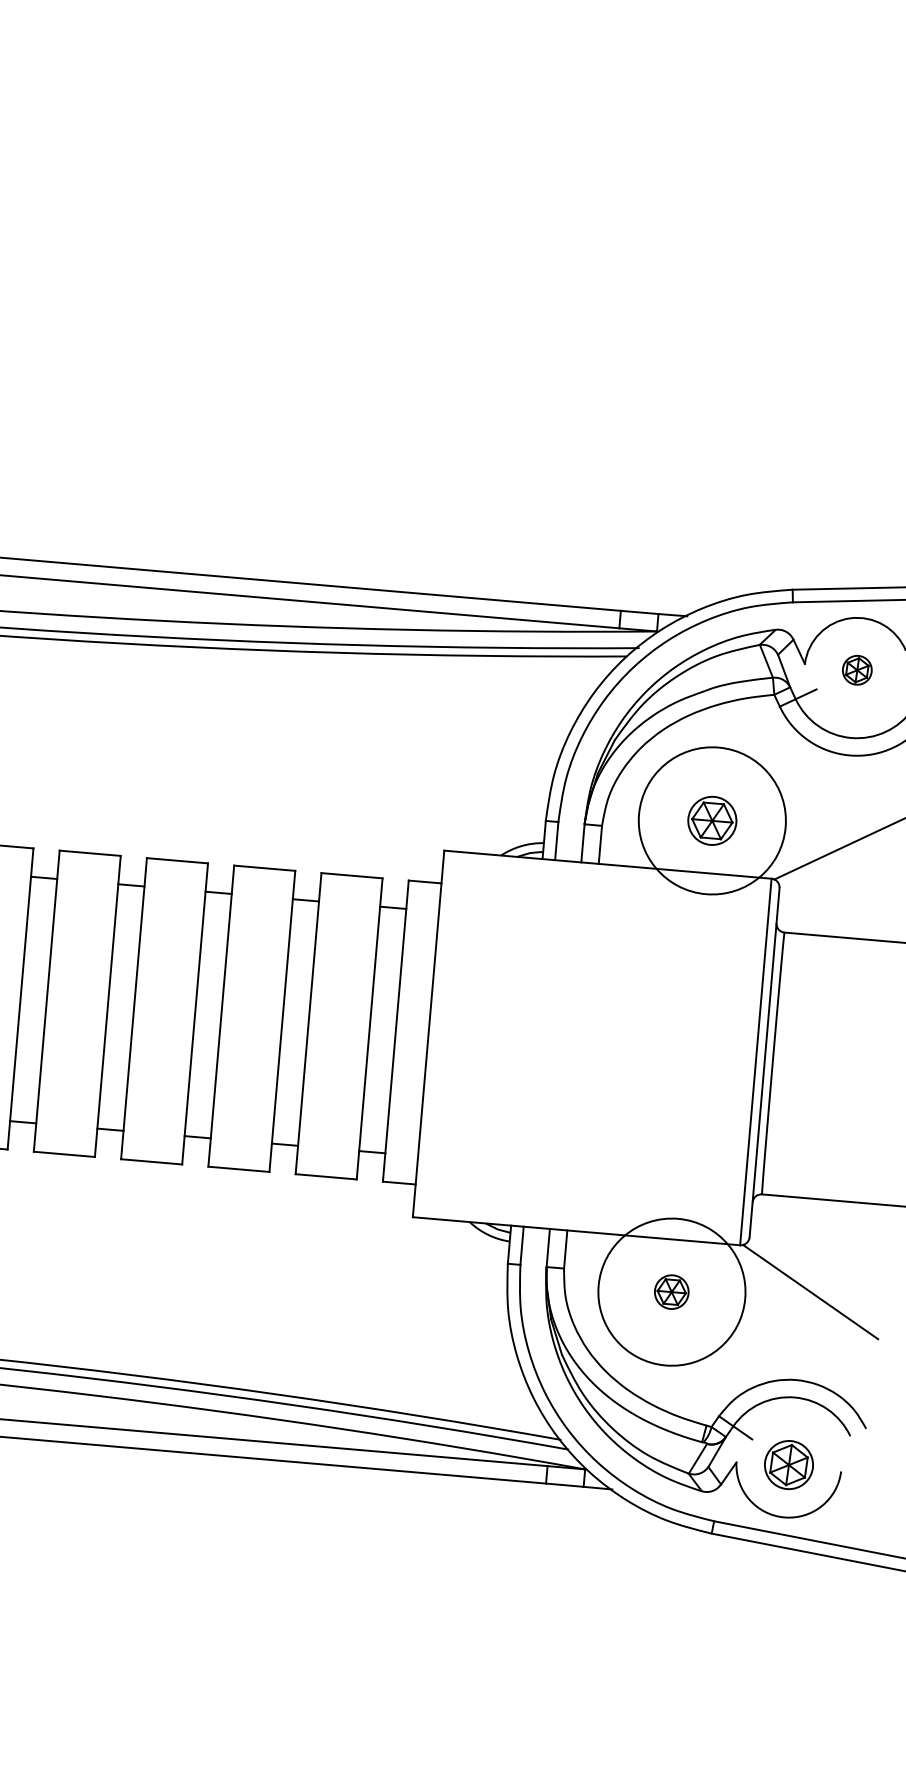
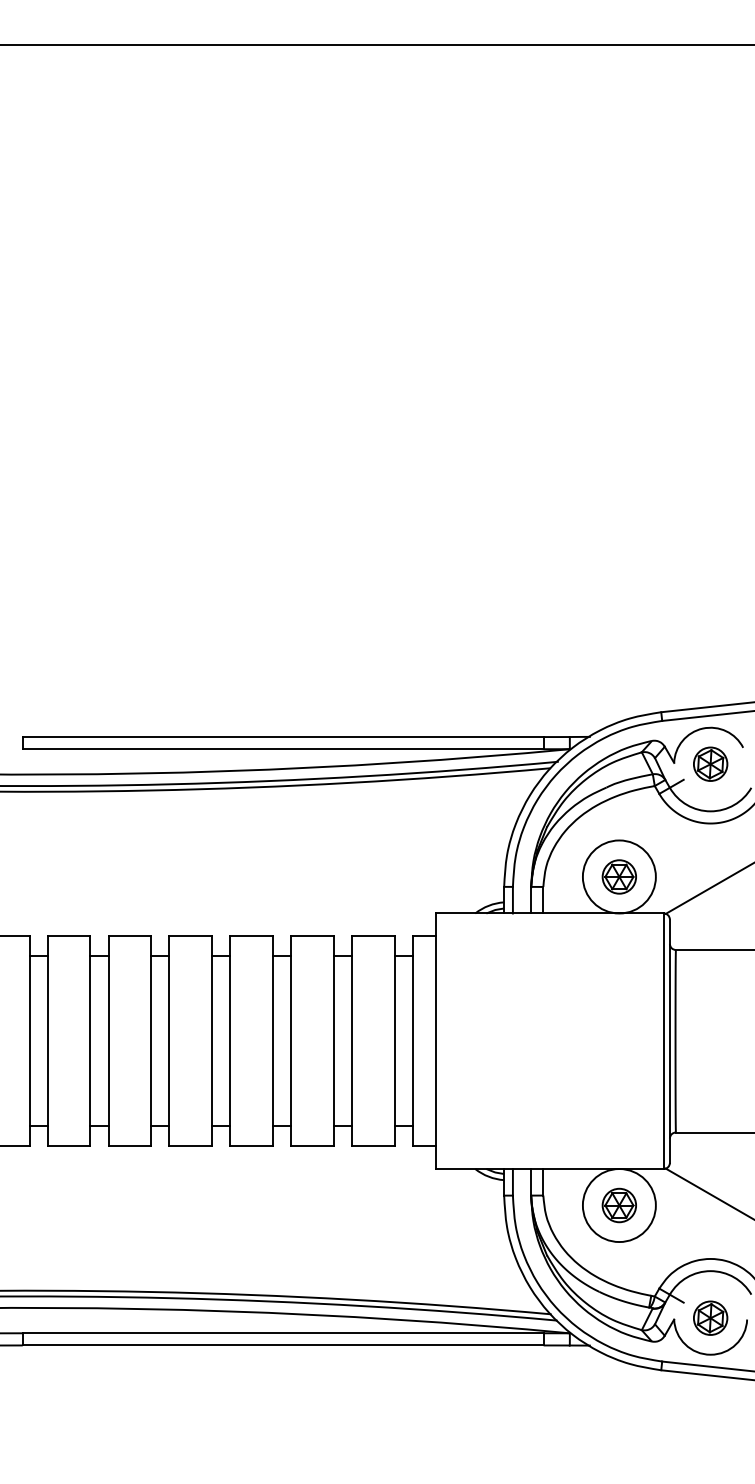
part: (856, 669) -> (710, 763), size x1.67
circle: (711, 820) -> (618, 876), size x0.71
circle: (670, 1292) -> (618, 1205), size x0.71
part: (670, 1292) -> (618, 1205), size x1.43

